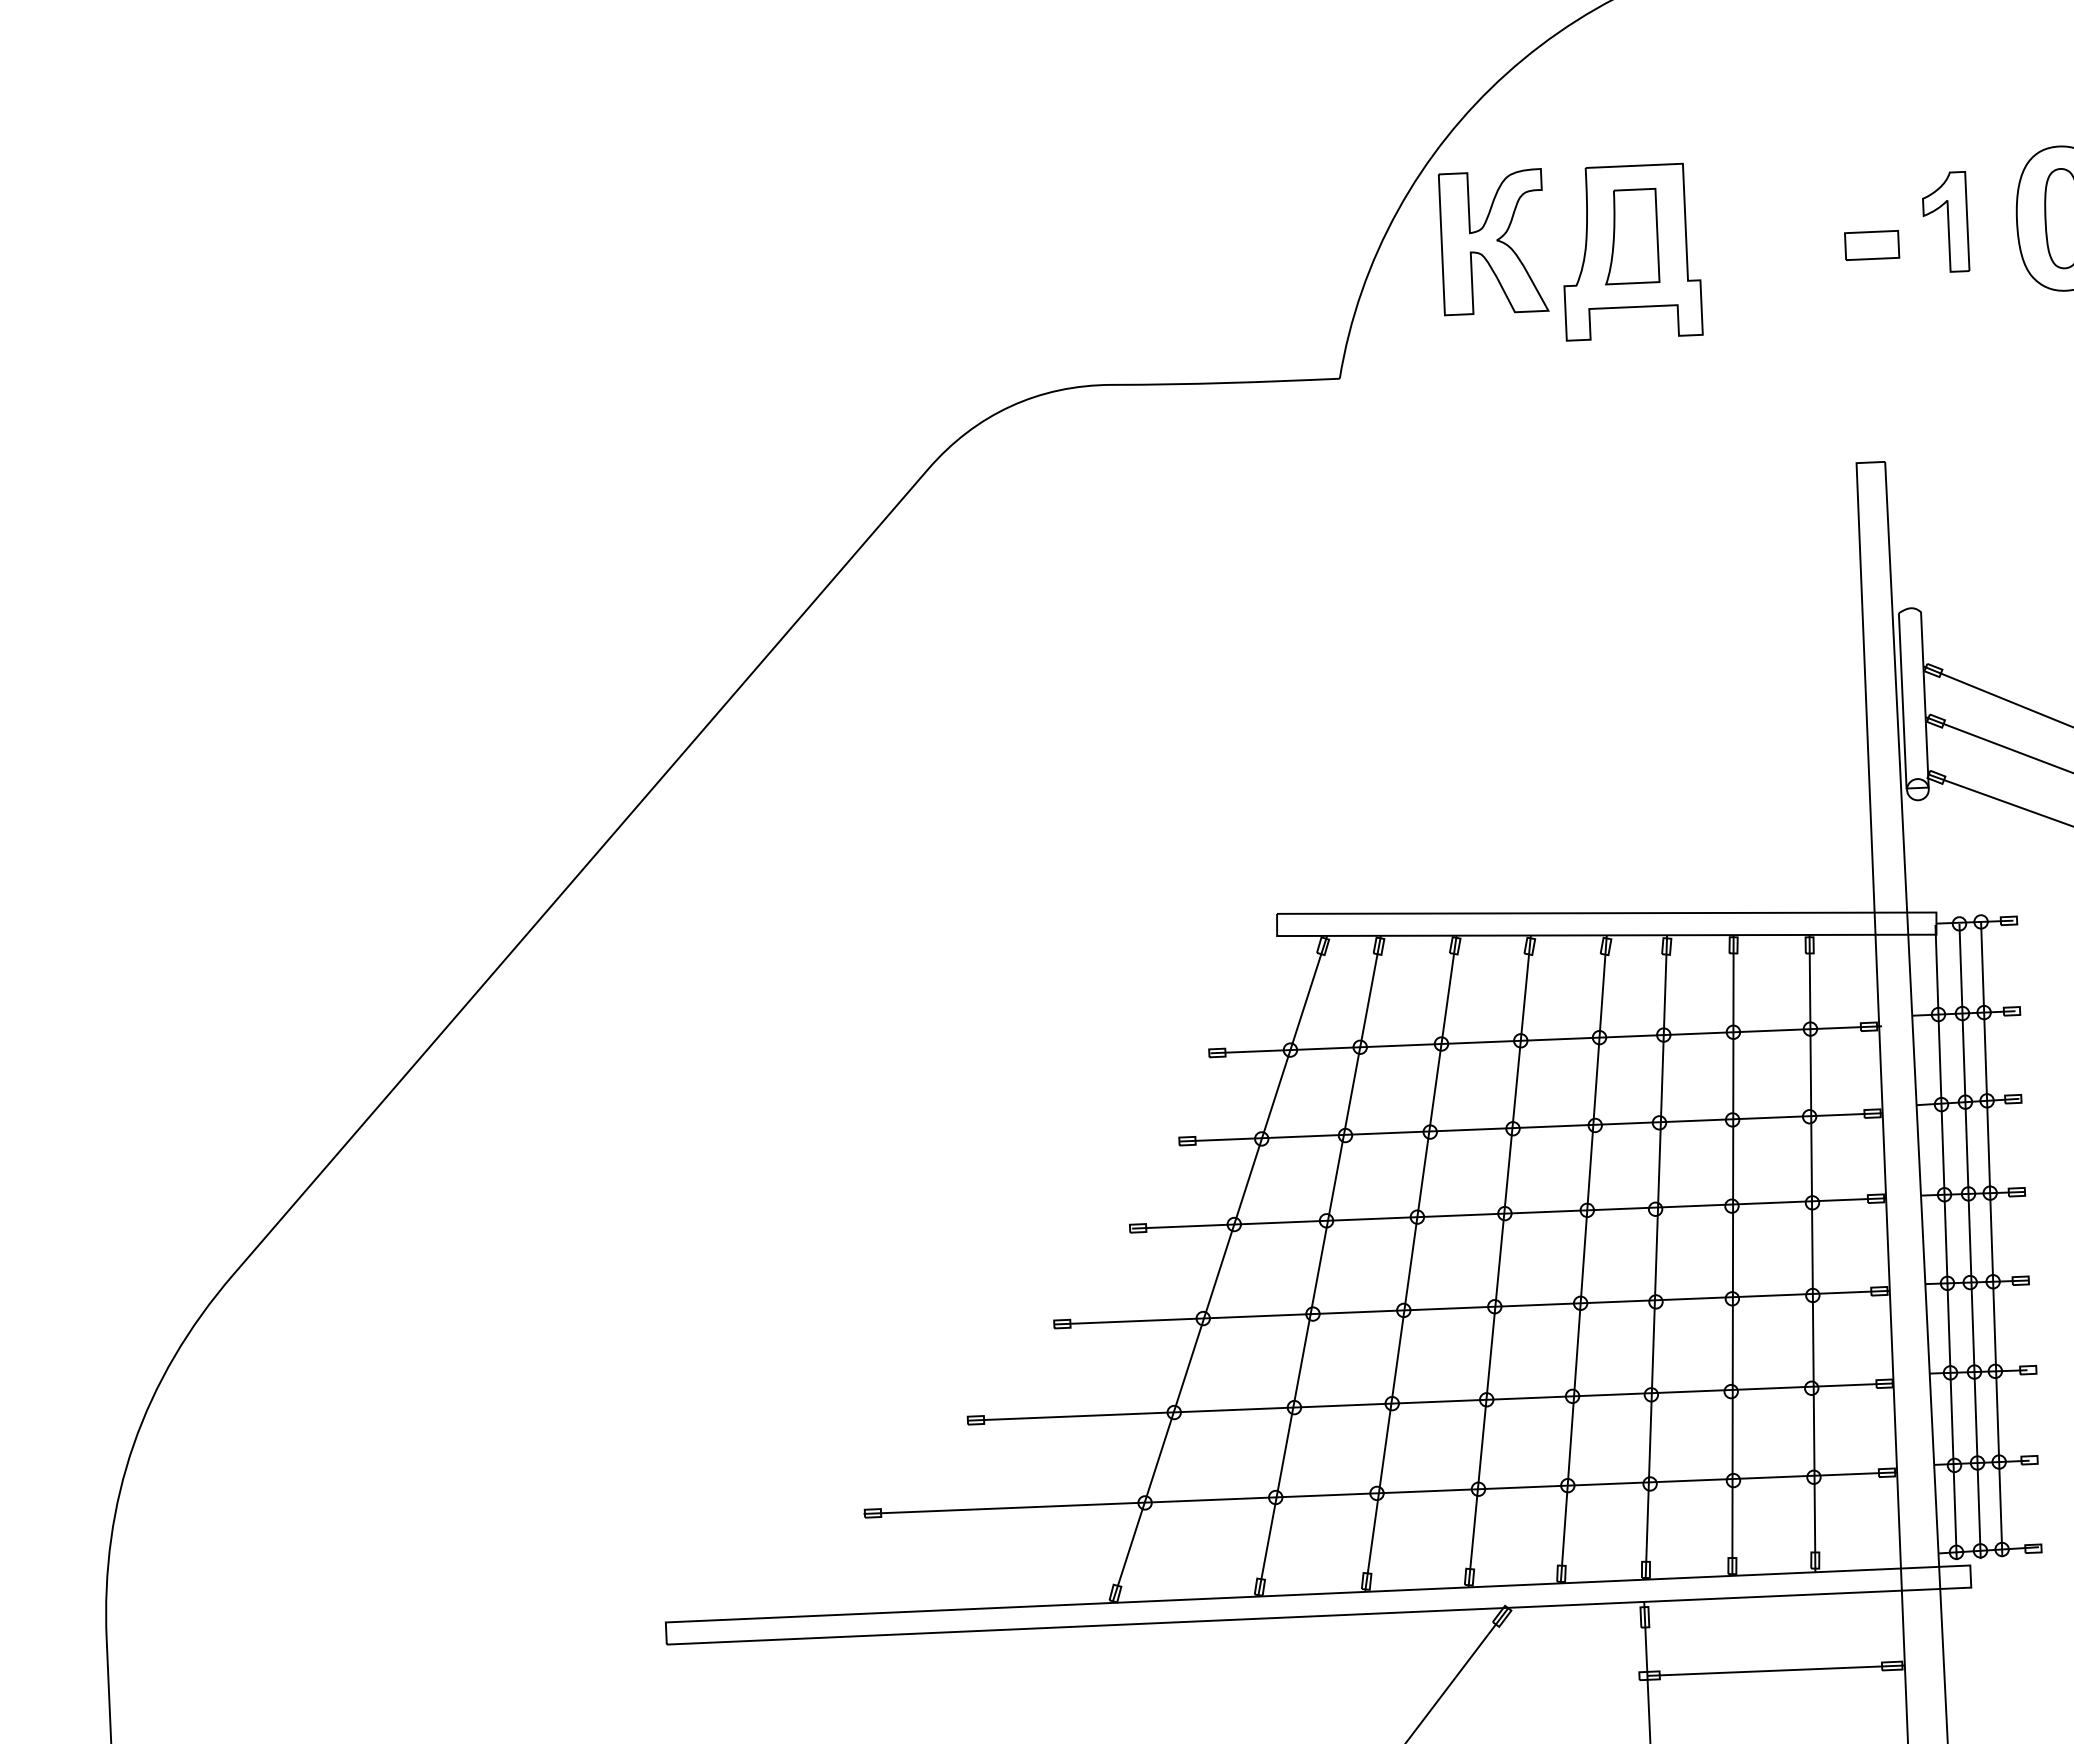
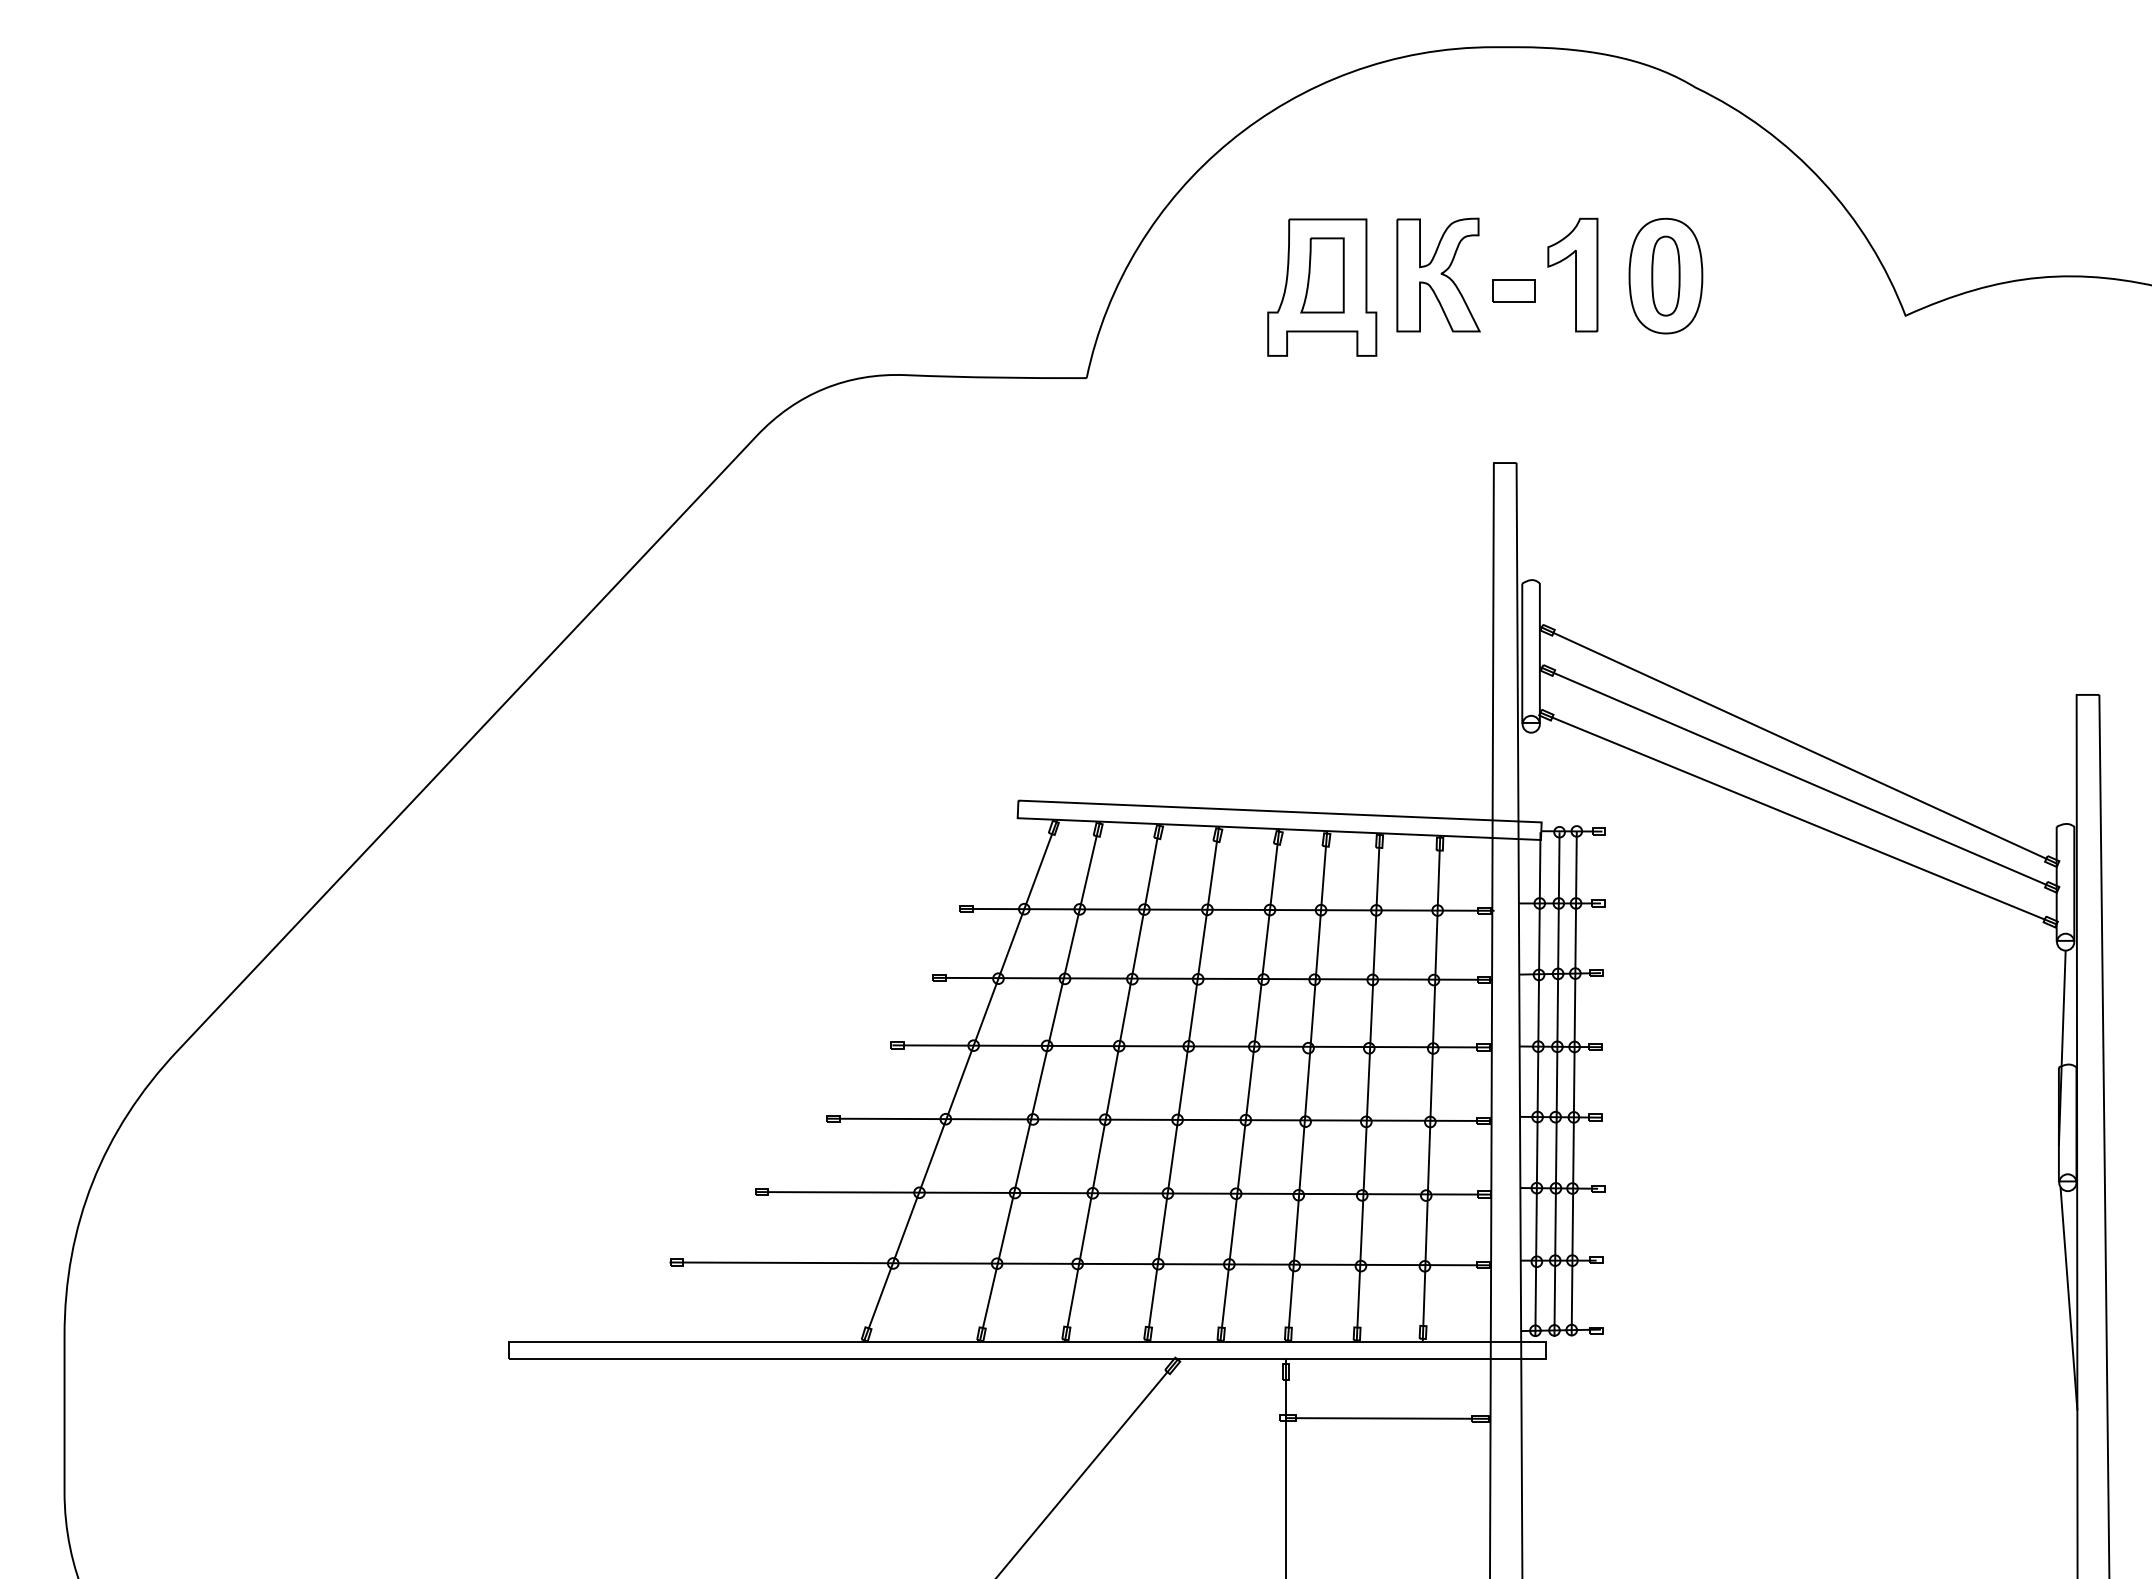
part: (1945, 221) -> (1572, 274), size x1.43
part: (1493, 241) -> (1438, 274), moved

